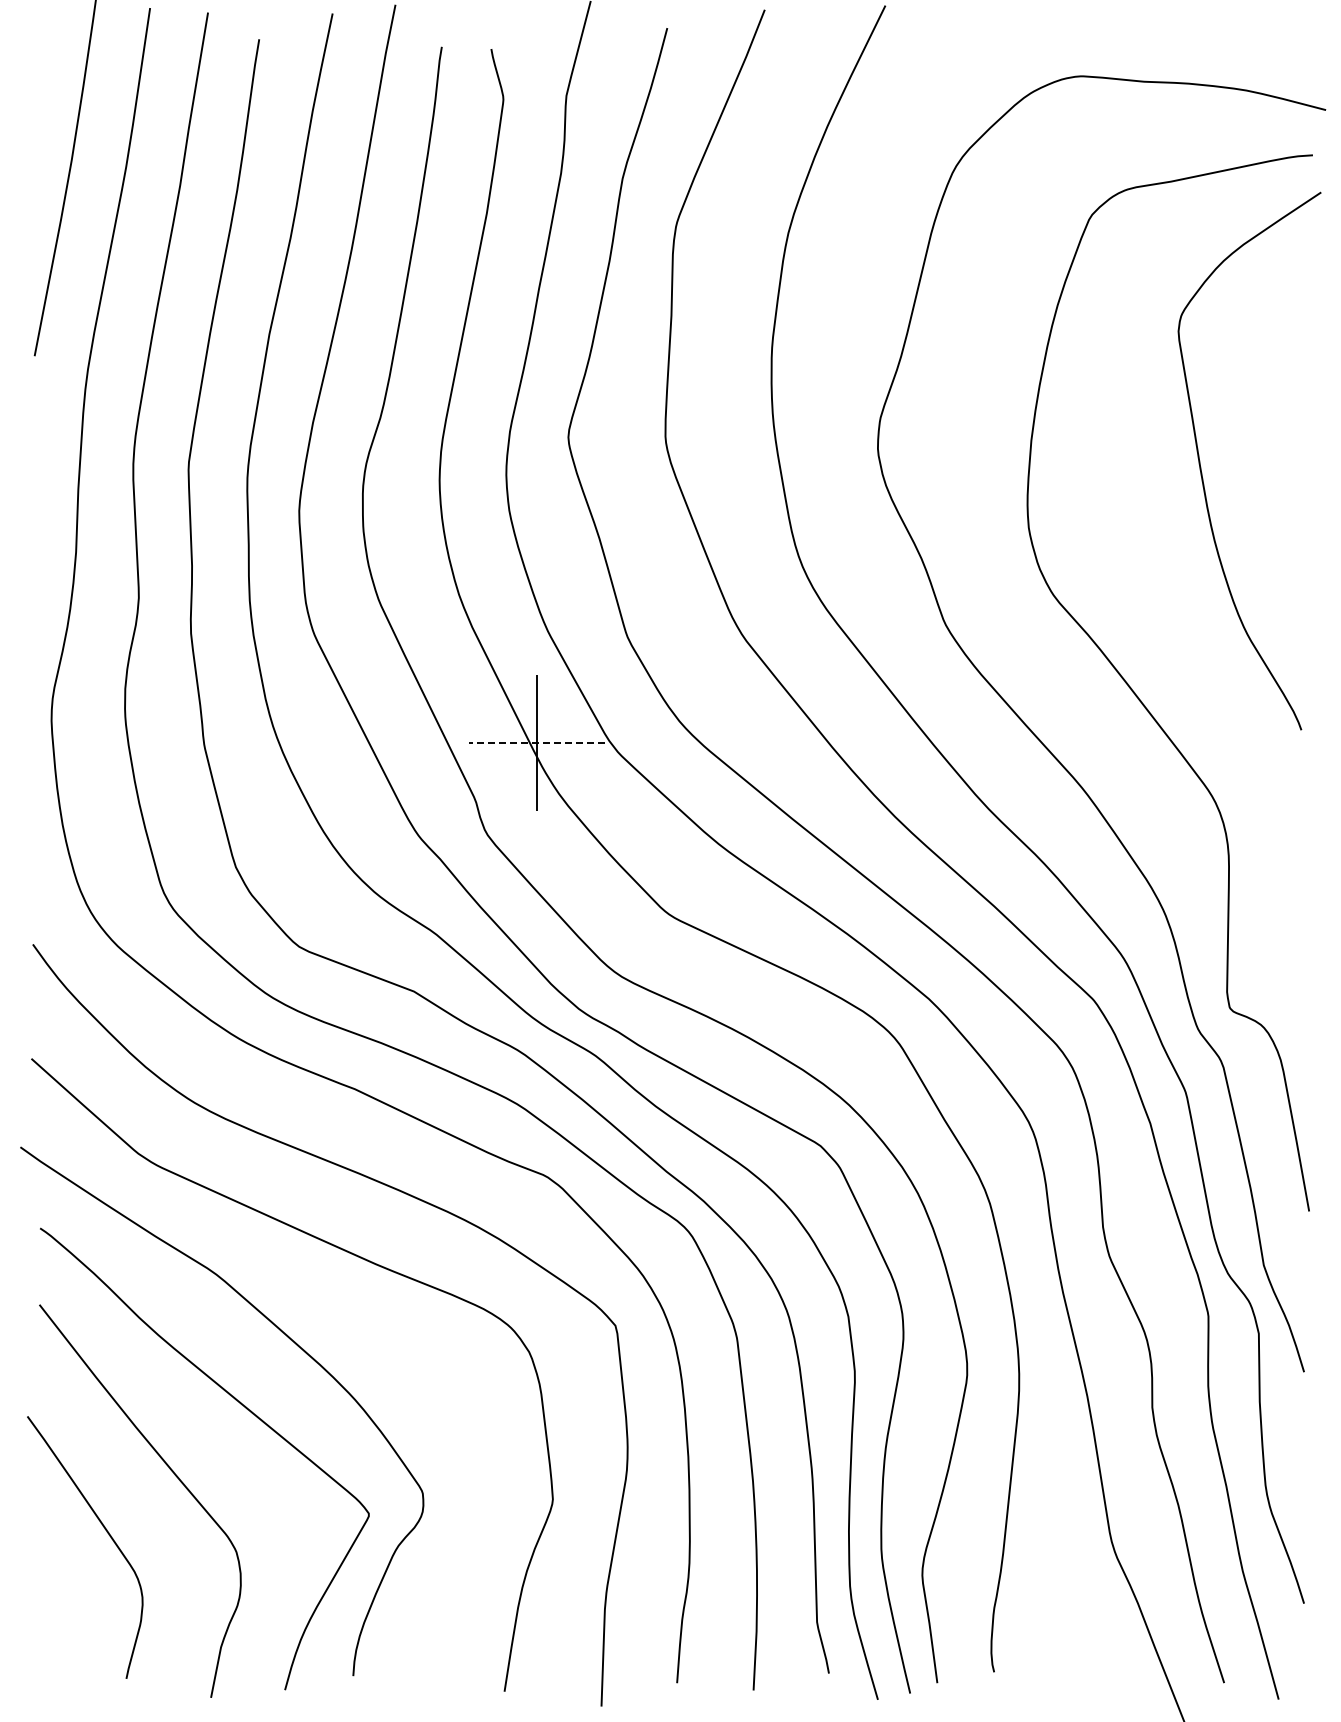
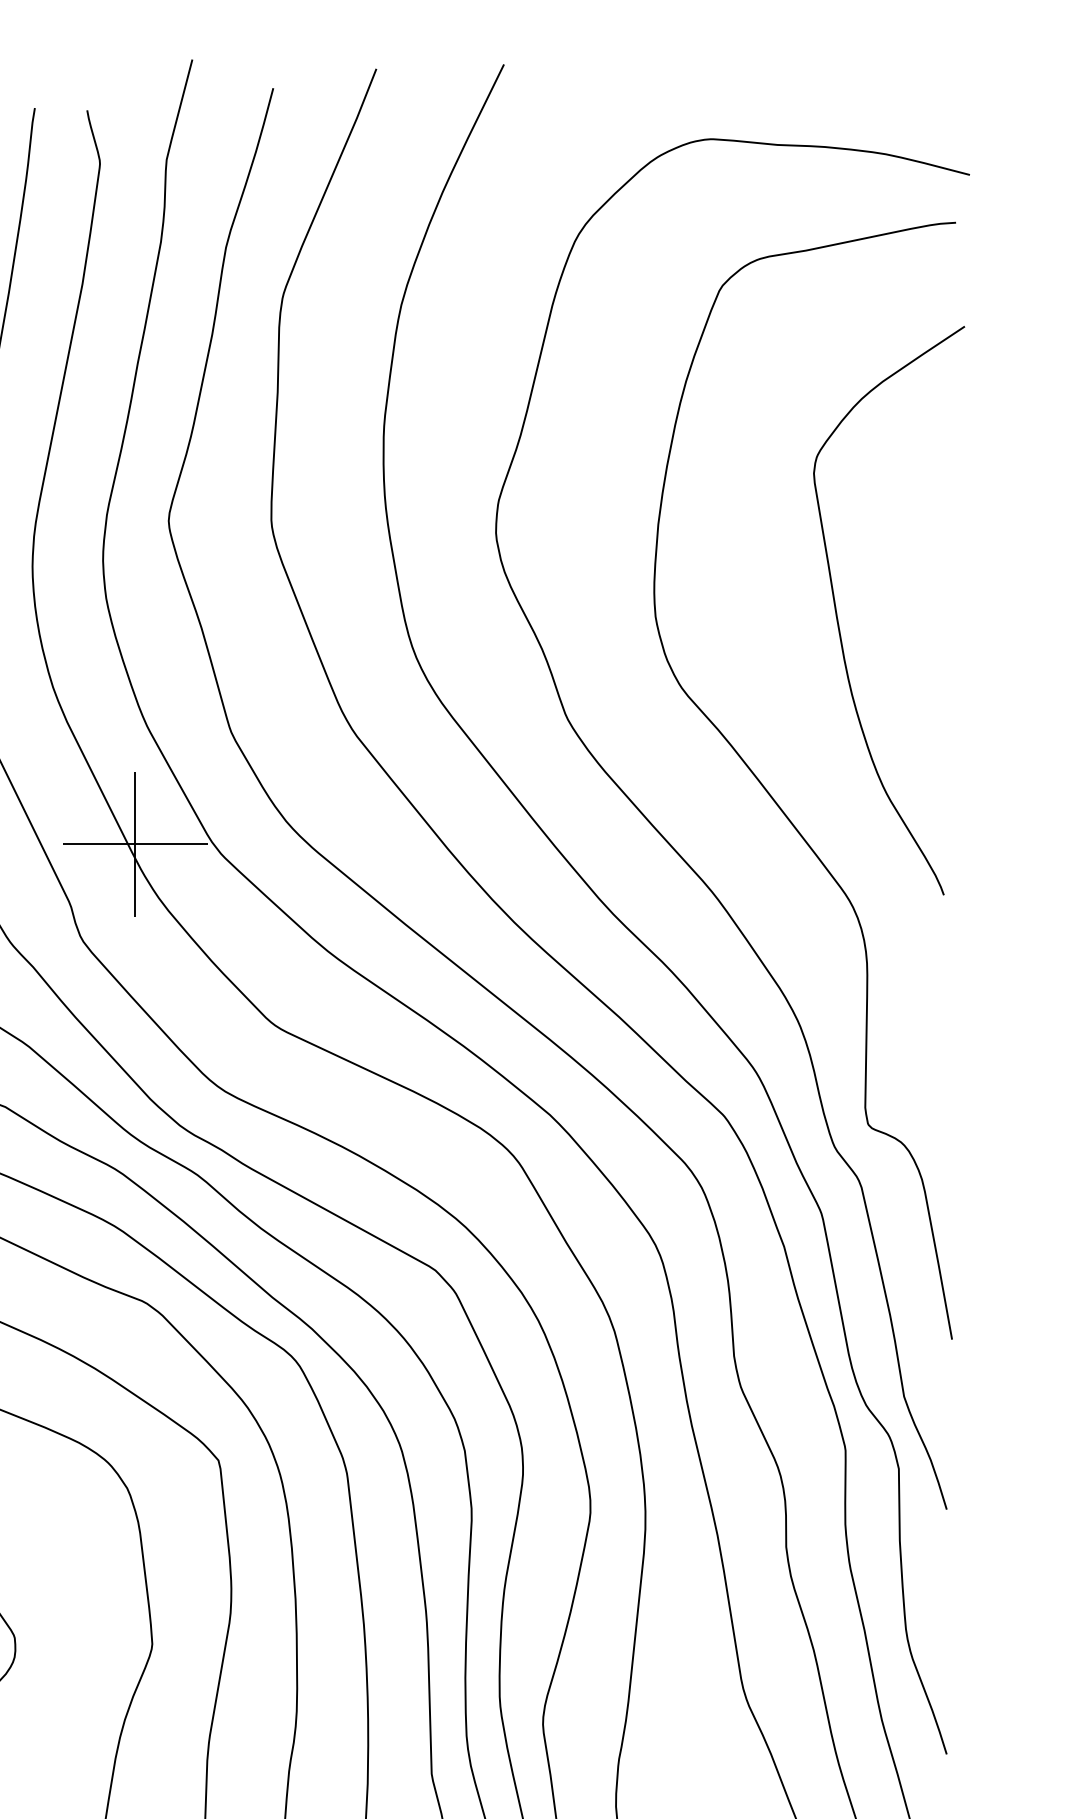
curve: (1201, 467) -> (838, 617), moved
line: (536, 743) -> (134, 844), dashed -> solid

